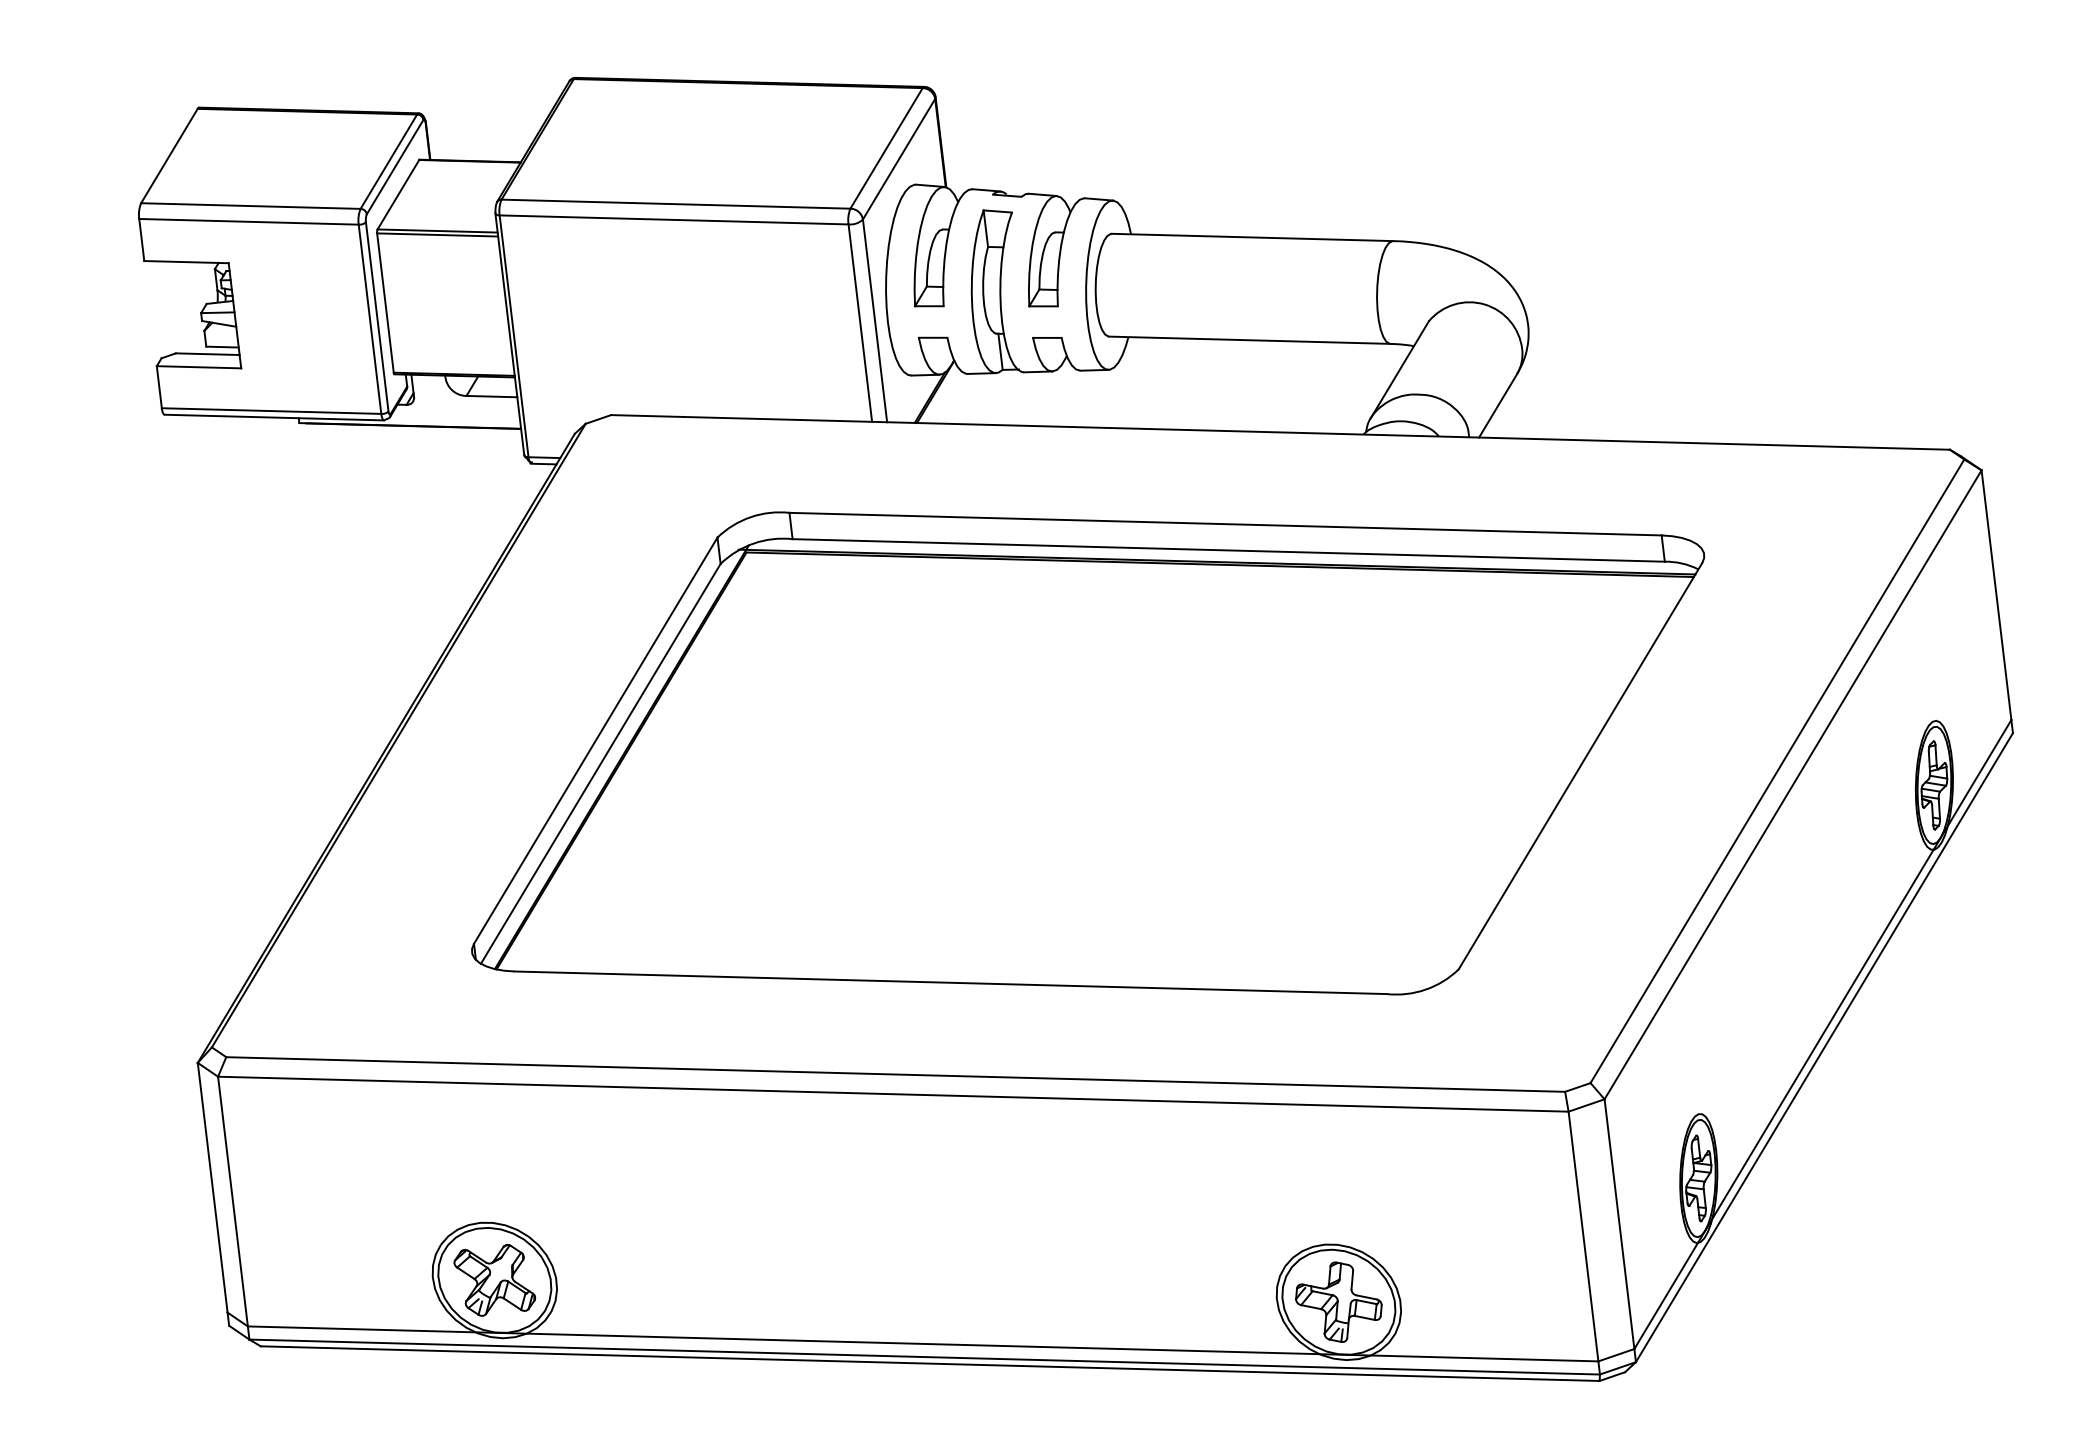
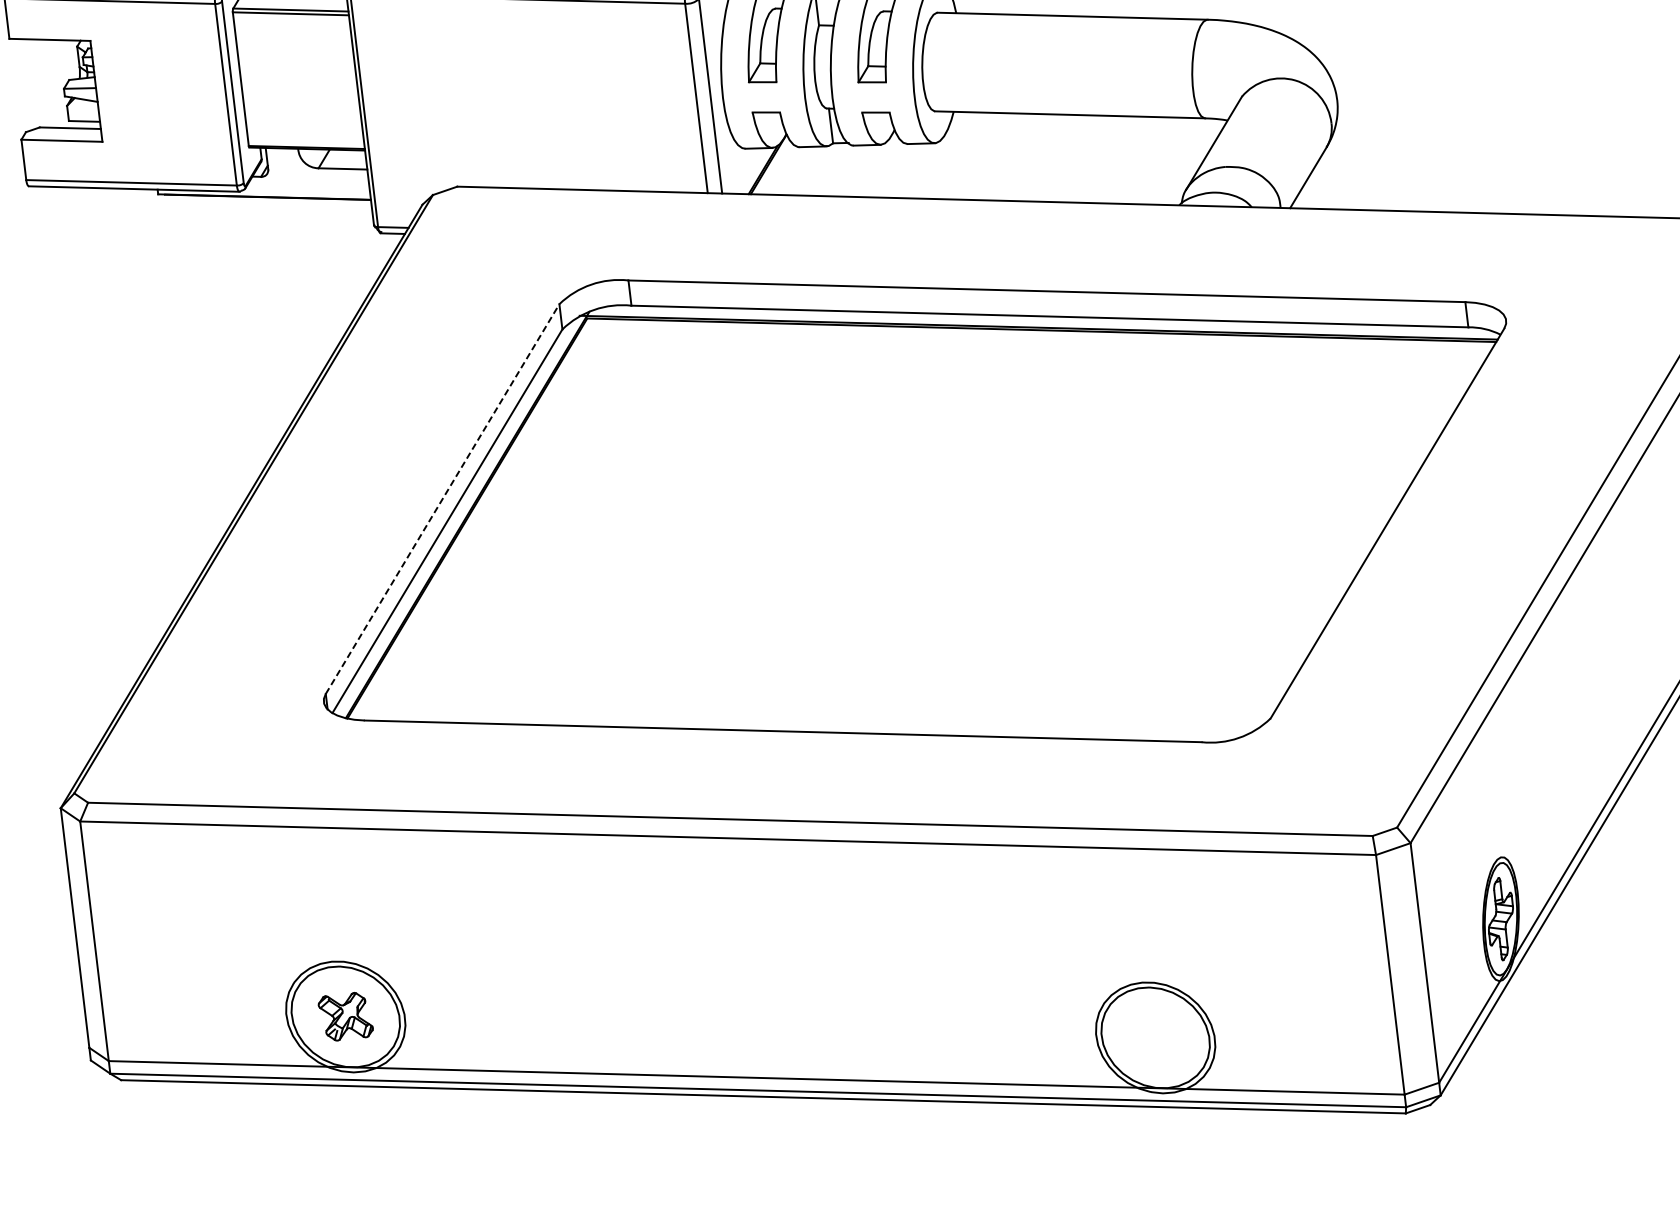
line: (595, 740) -> (442, 498), solid -> dashed
part: (494, 1279) -> (345, 1016), size x0.7
part: (1338, 1301) -> (1155, 1037), removed

